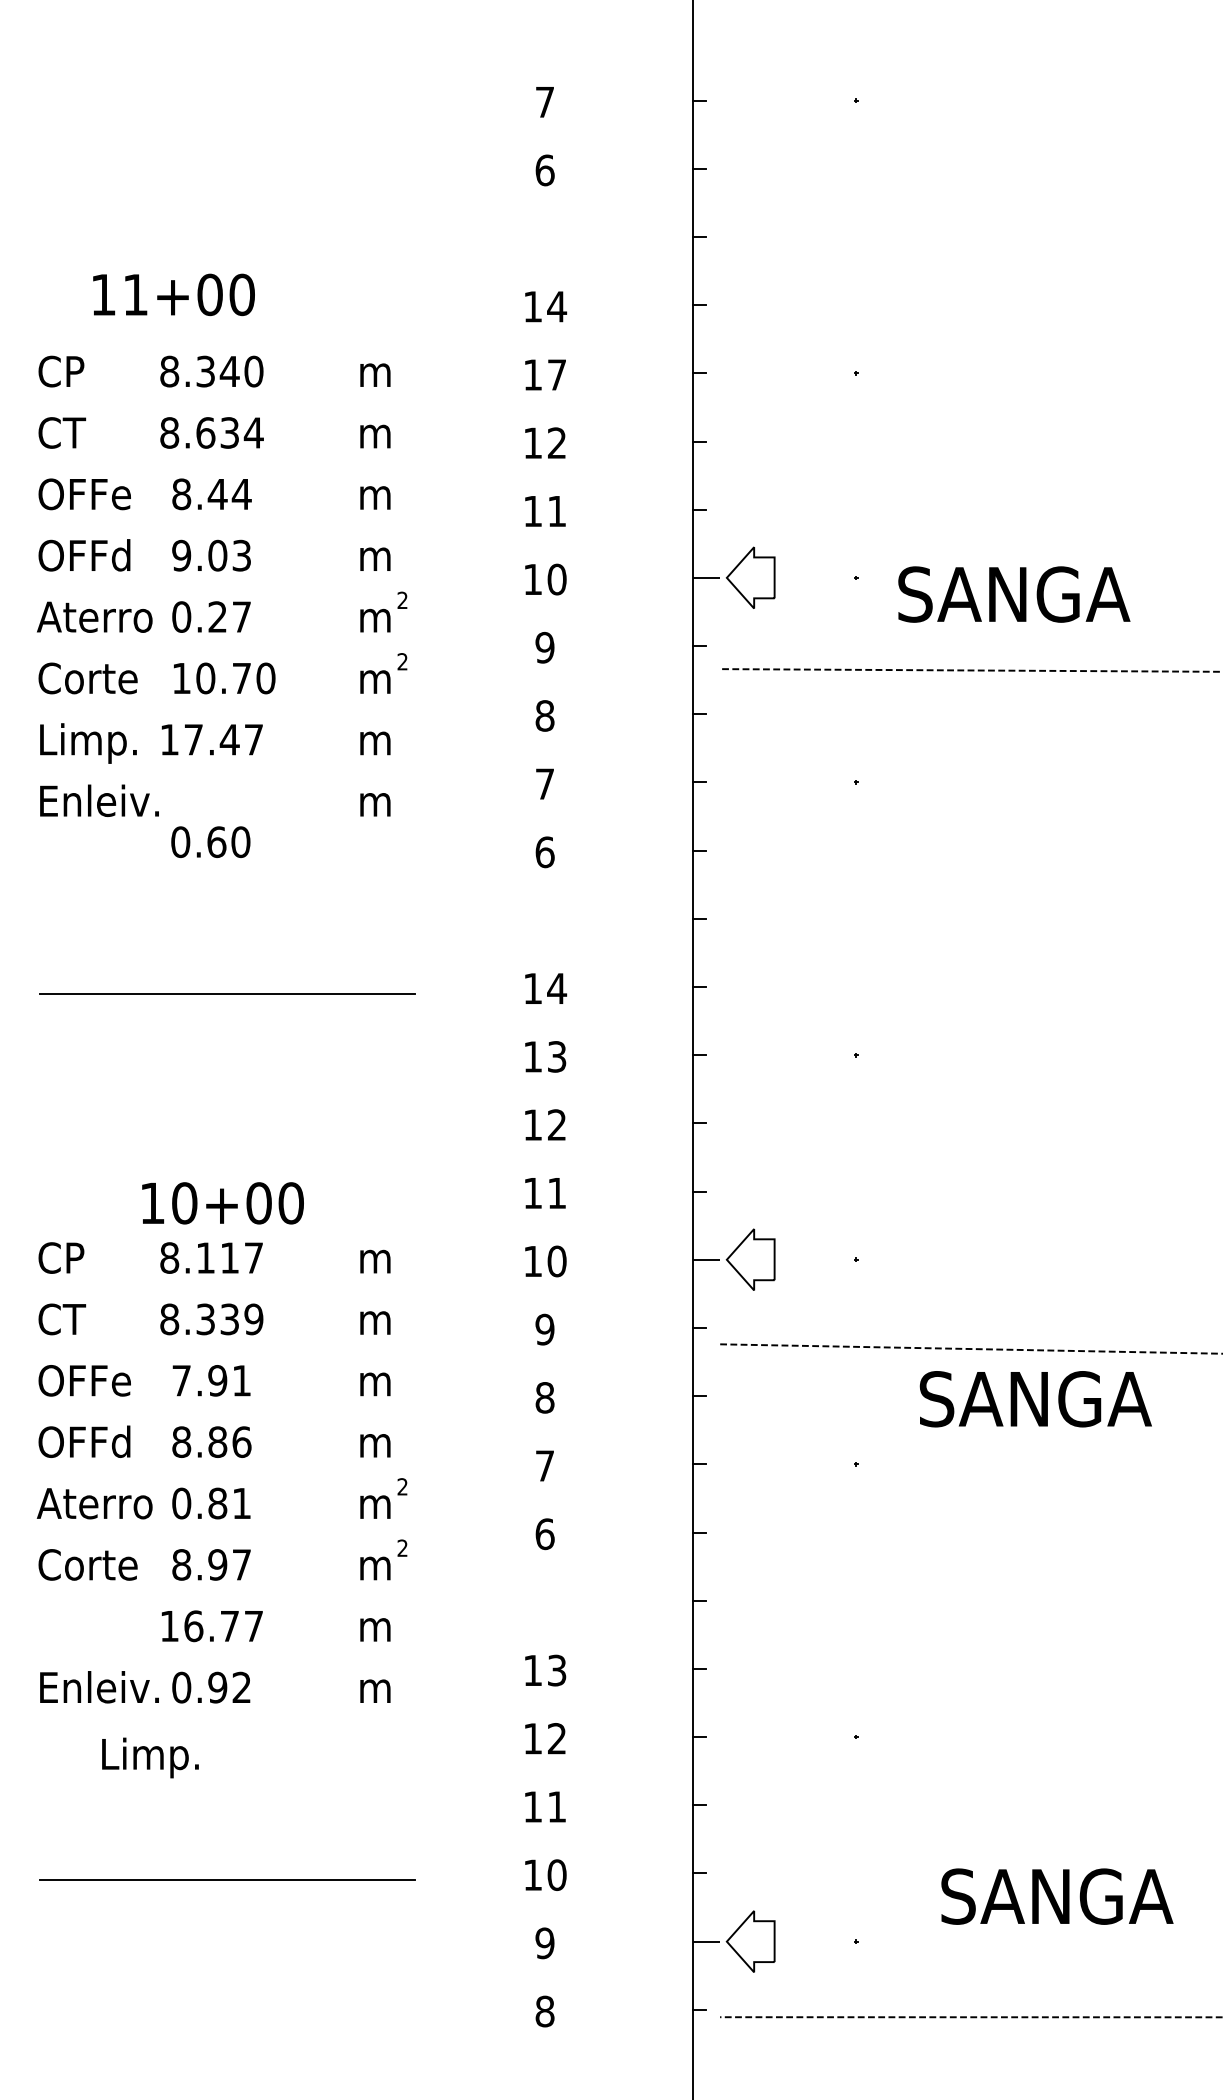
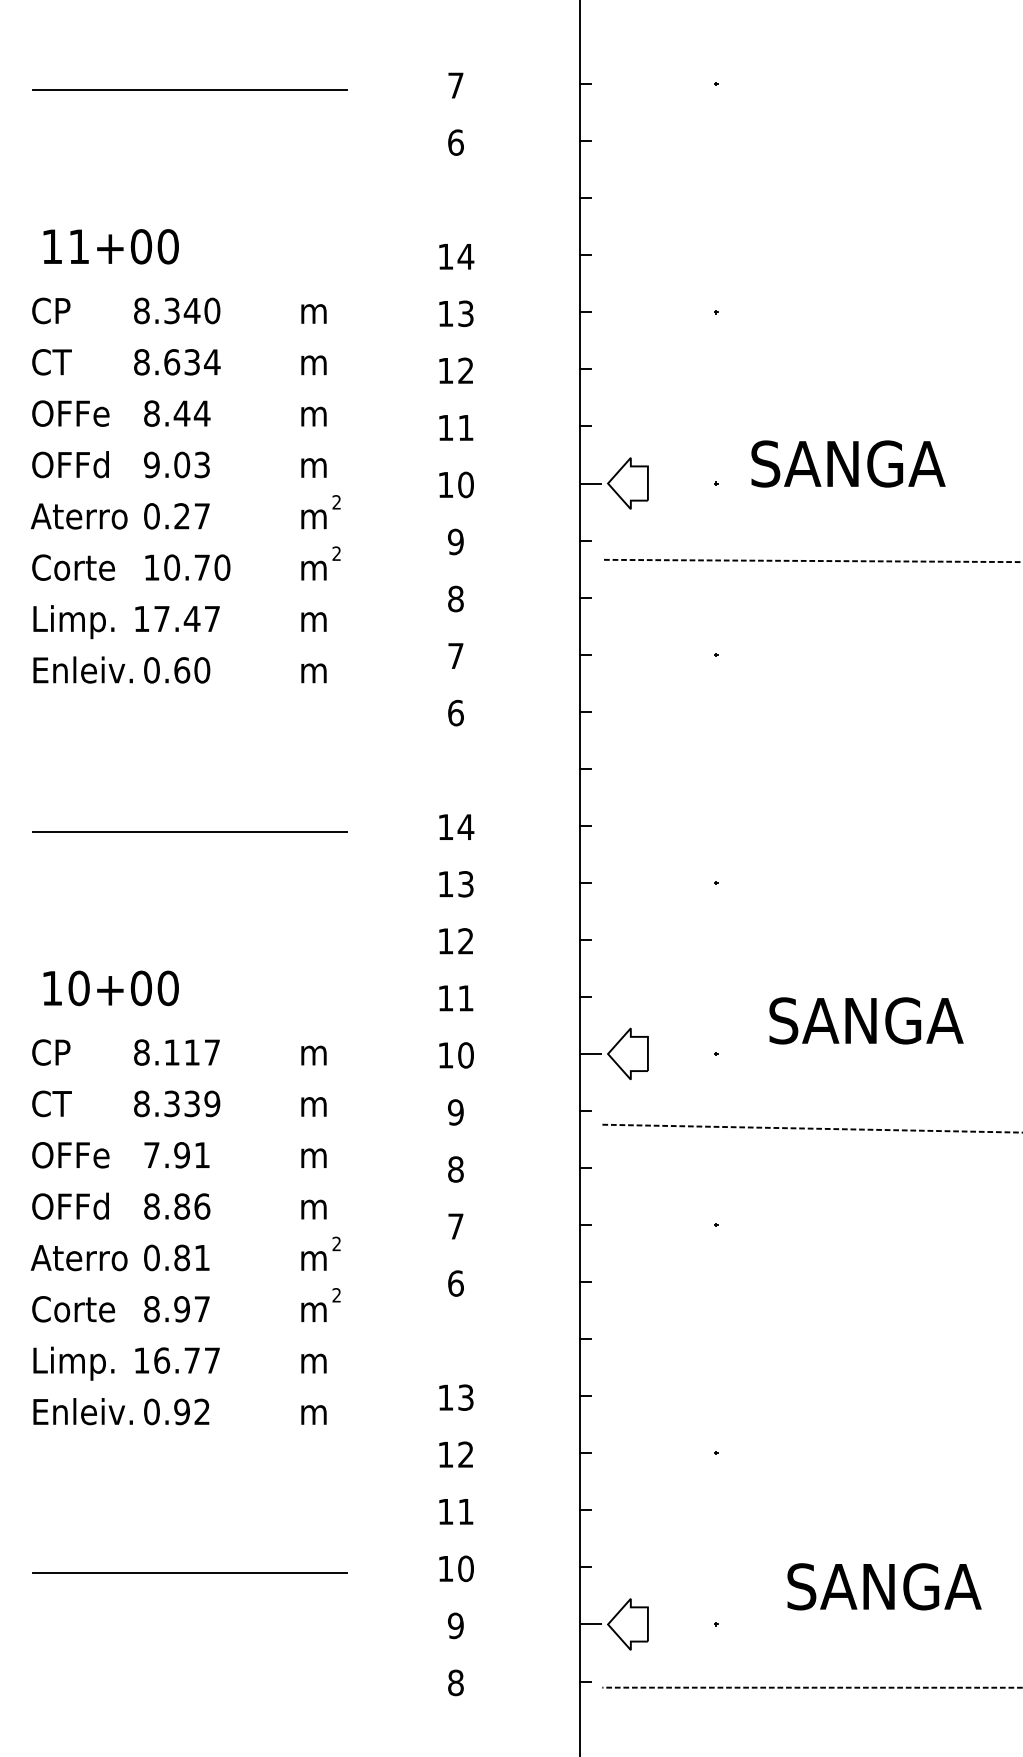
line: (226, 107) -> (189, 90), added
text: (173, 294) -> (110, 246), moved
text: (557, 374) -> (466, 313), 17 -> 13
text: (1014, 594) -> (848, 463), moved
text: (210, 841) -> (176, 669), moved
text: (222, 1203) -> (110, 988), moved
text: (1035, 1399) -> (866, 1021), moved
text: (150, 1757) -> (73, 1363), moved

